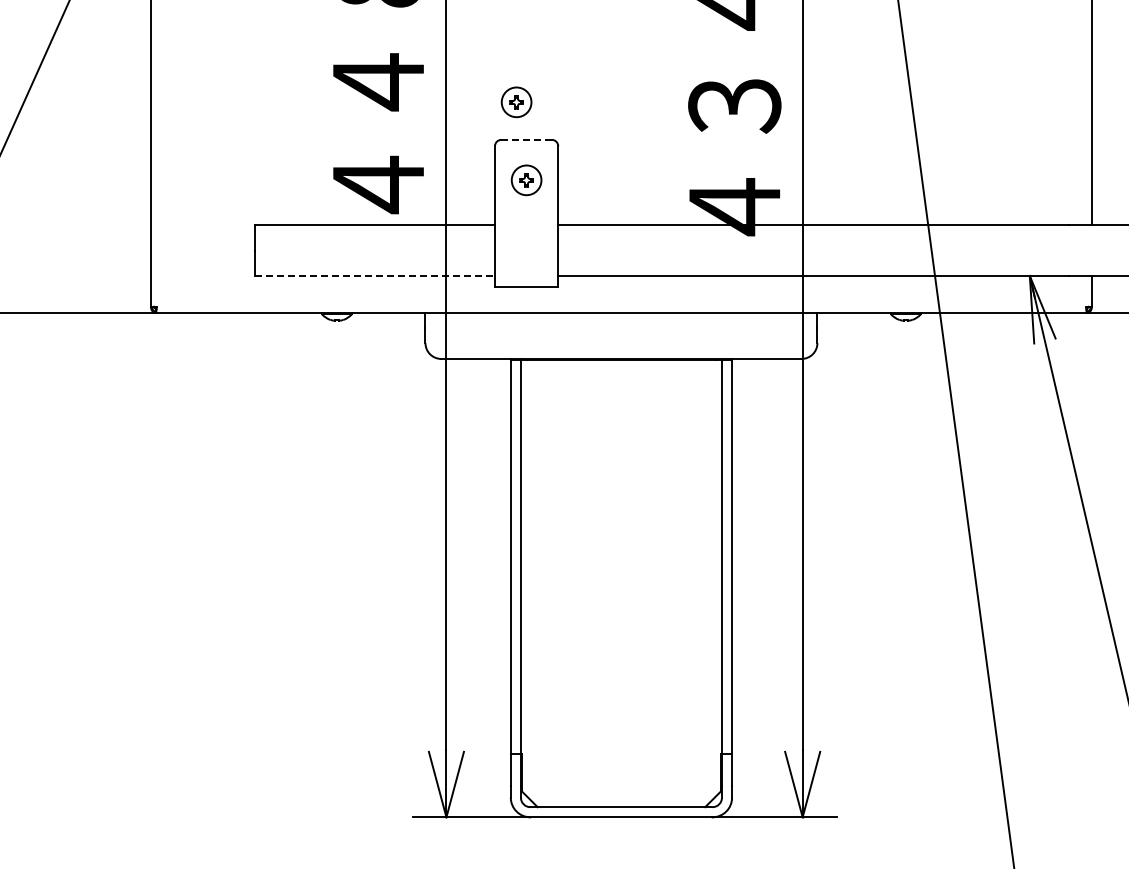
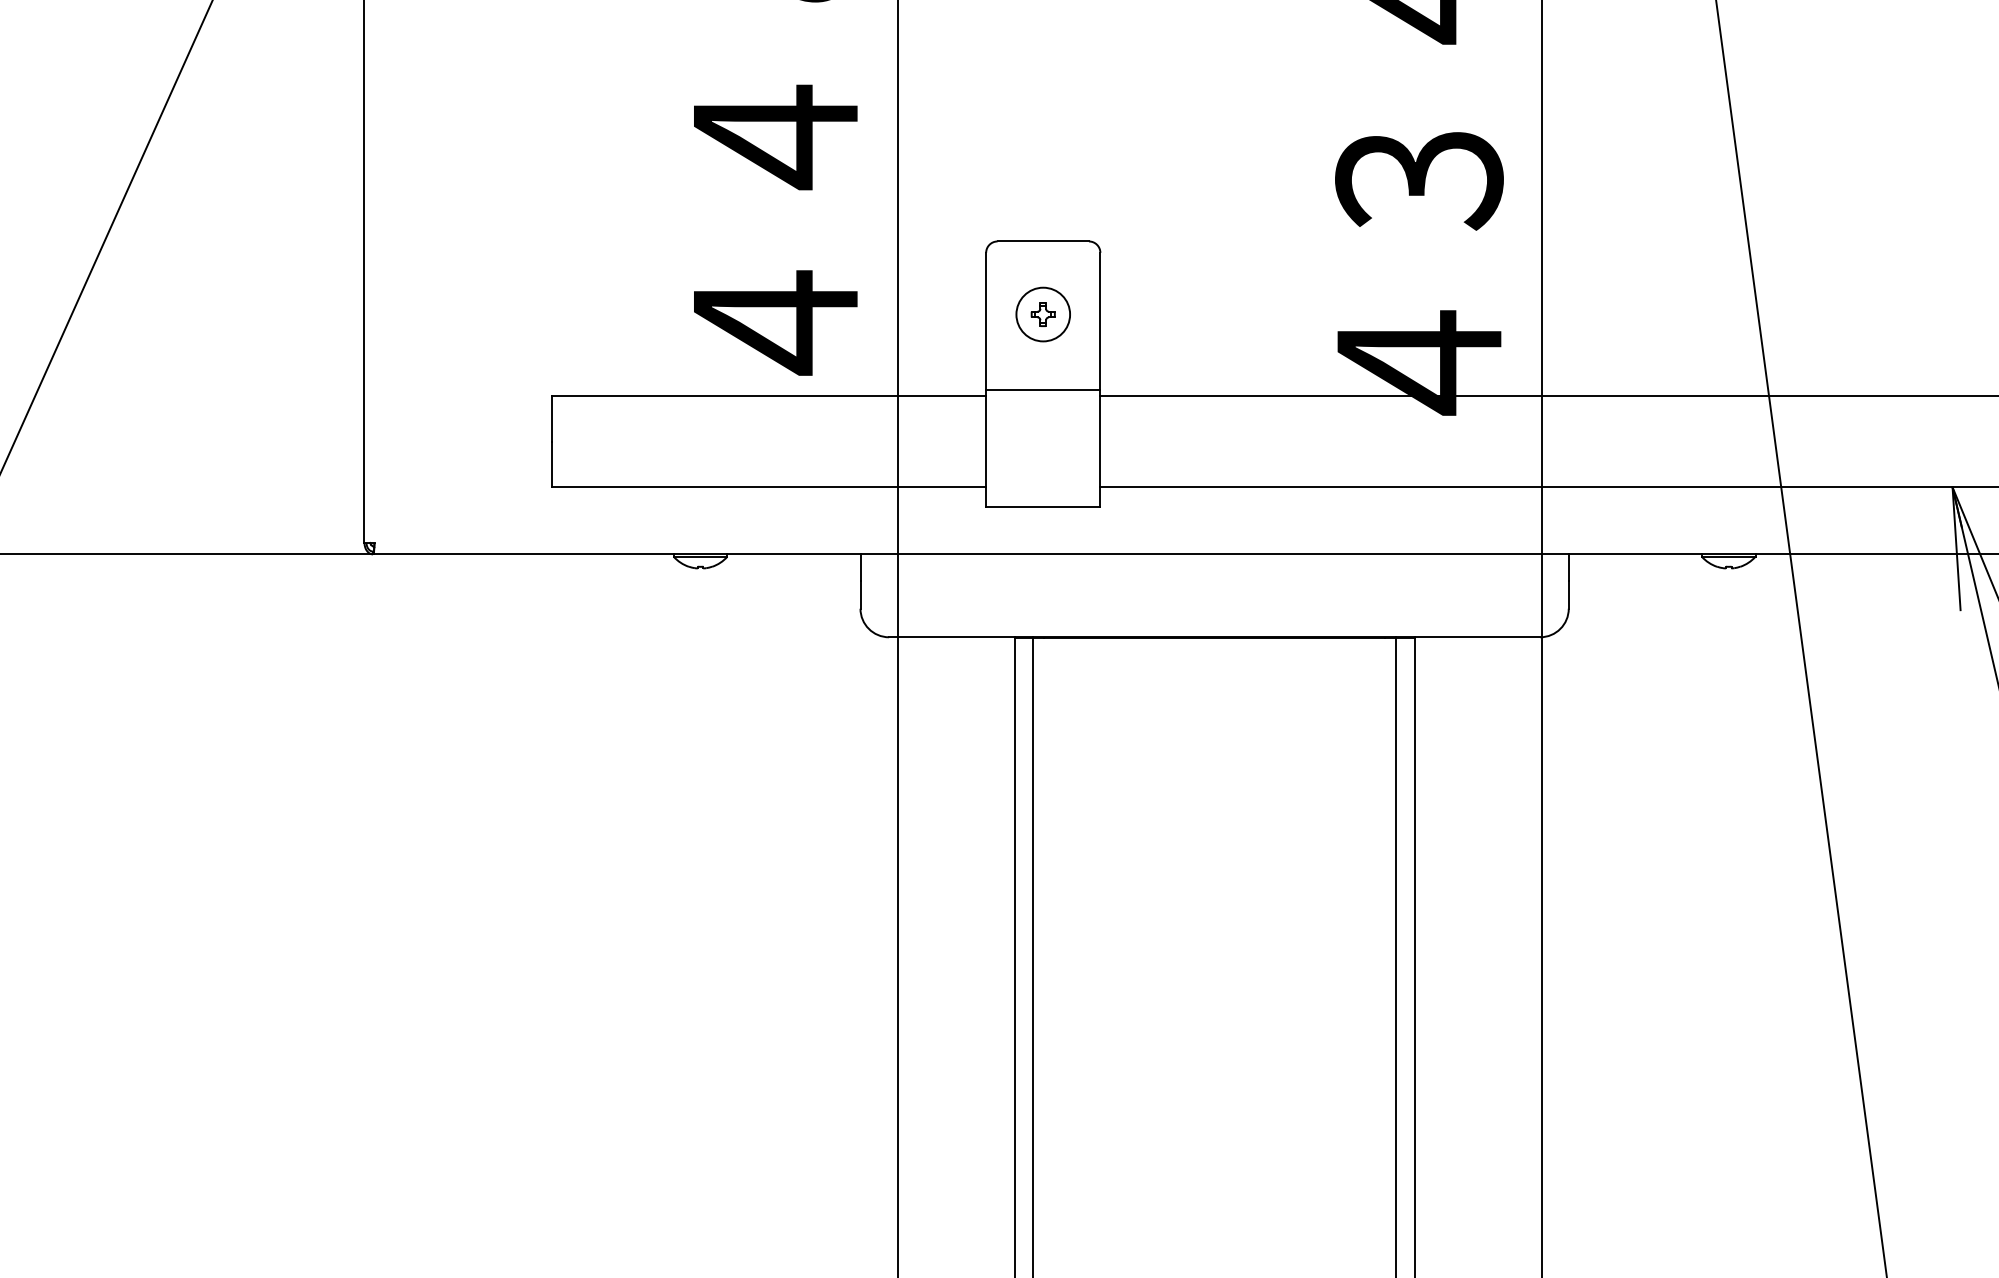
part: (516, 102) -> (1024, 173), removed
line: (527, 139) -> (1044, 240), dashed -> solid
line: (526, 222) -> (1043, 390), added
line: (375, 275) -> (770, 486), dashed -> solid

